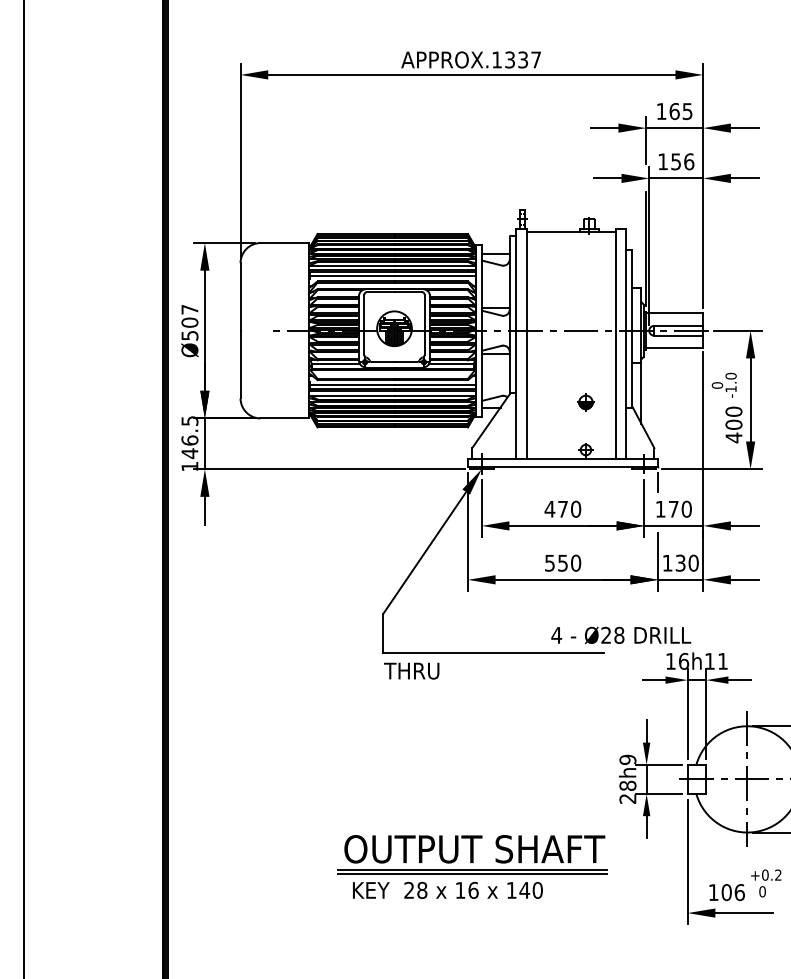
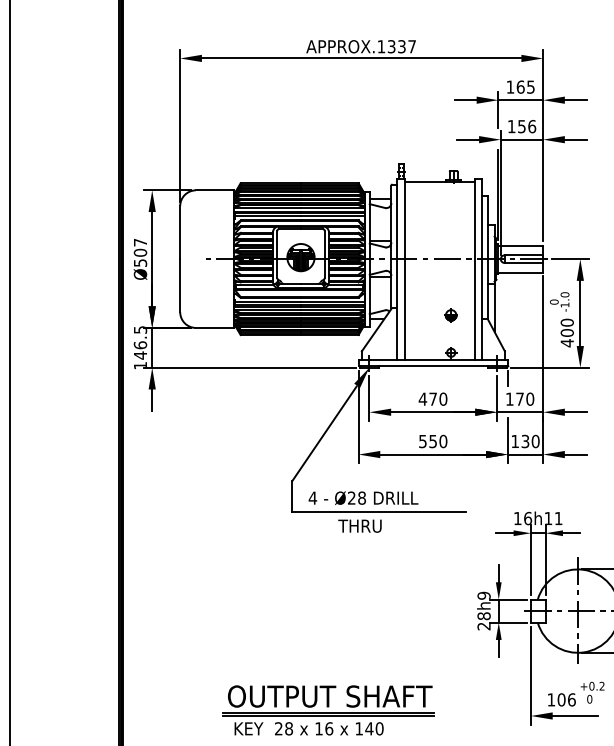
text: (621, 635) -> (363, 498), moved
text: (411, 670) -> (359, 525), moved
part: (472, 866) -> (328, 710), moved

